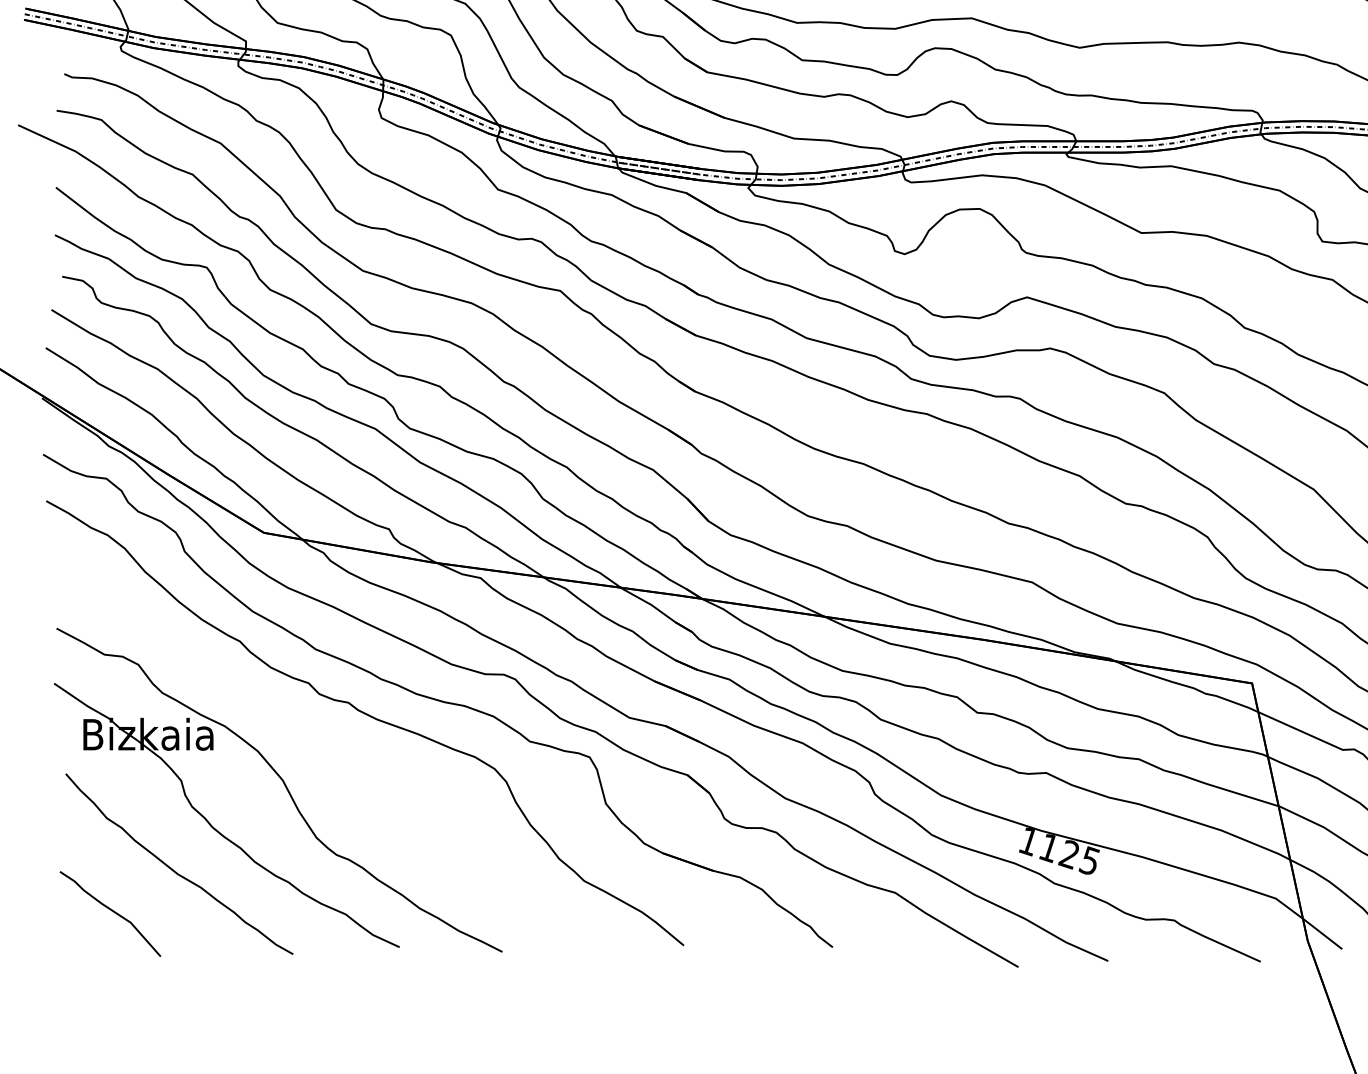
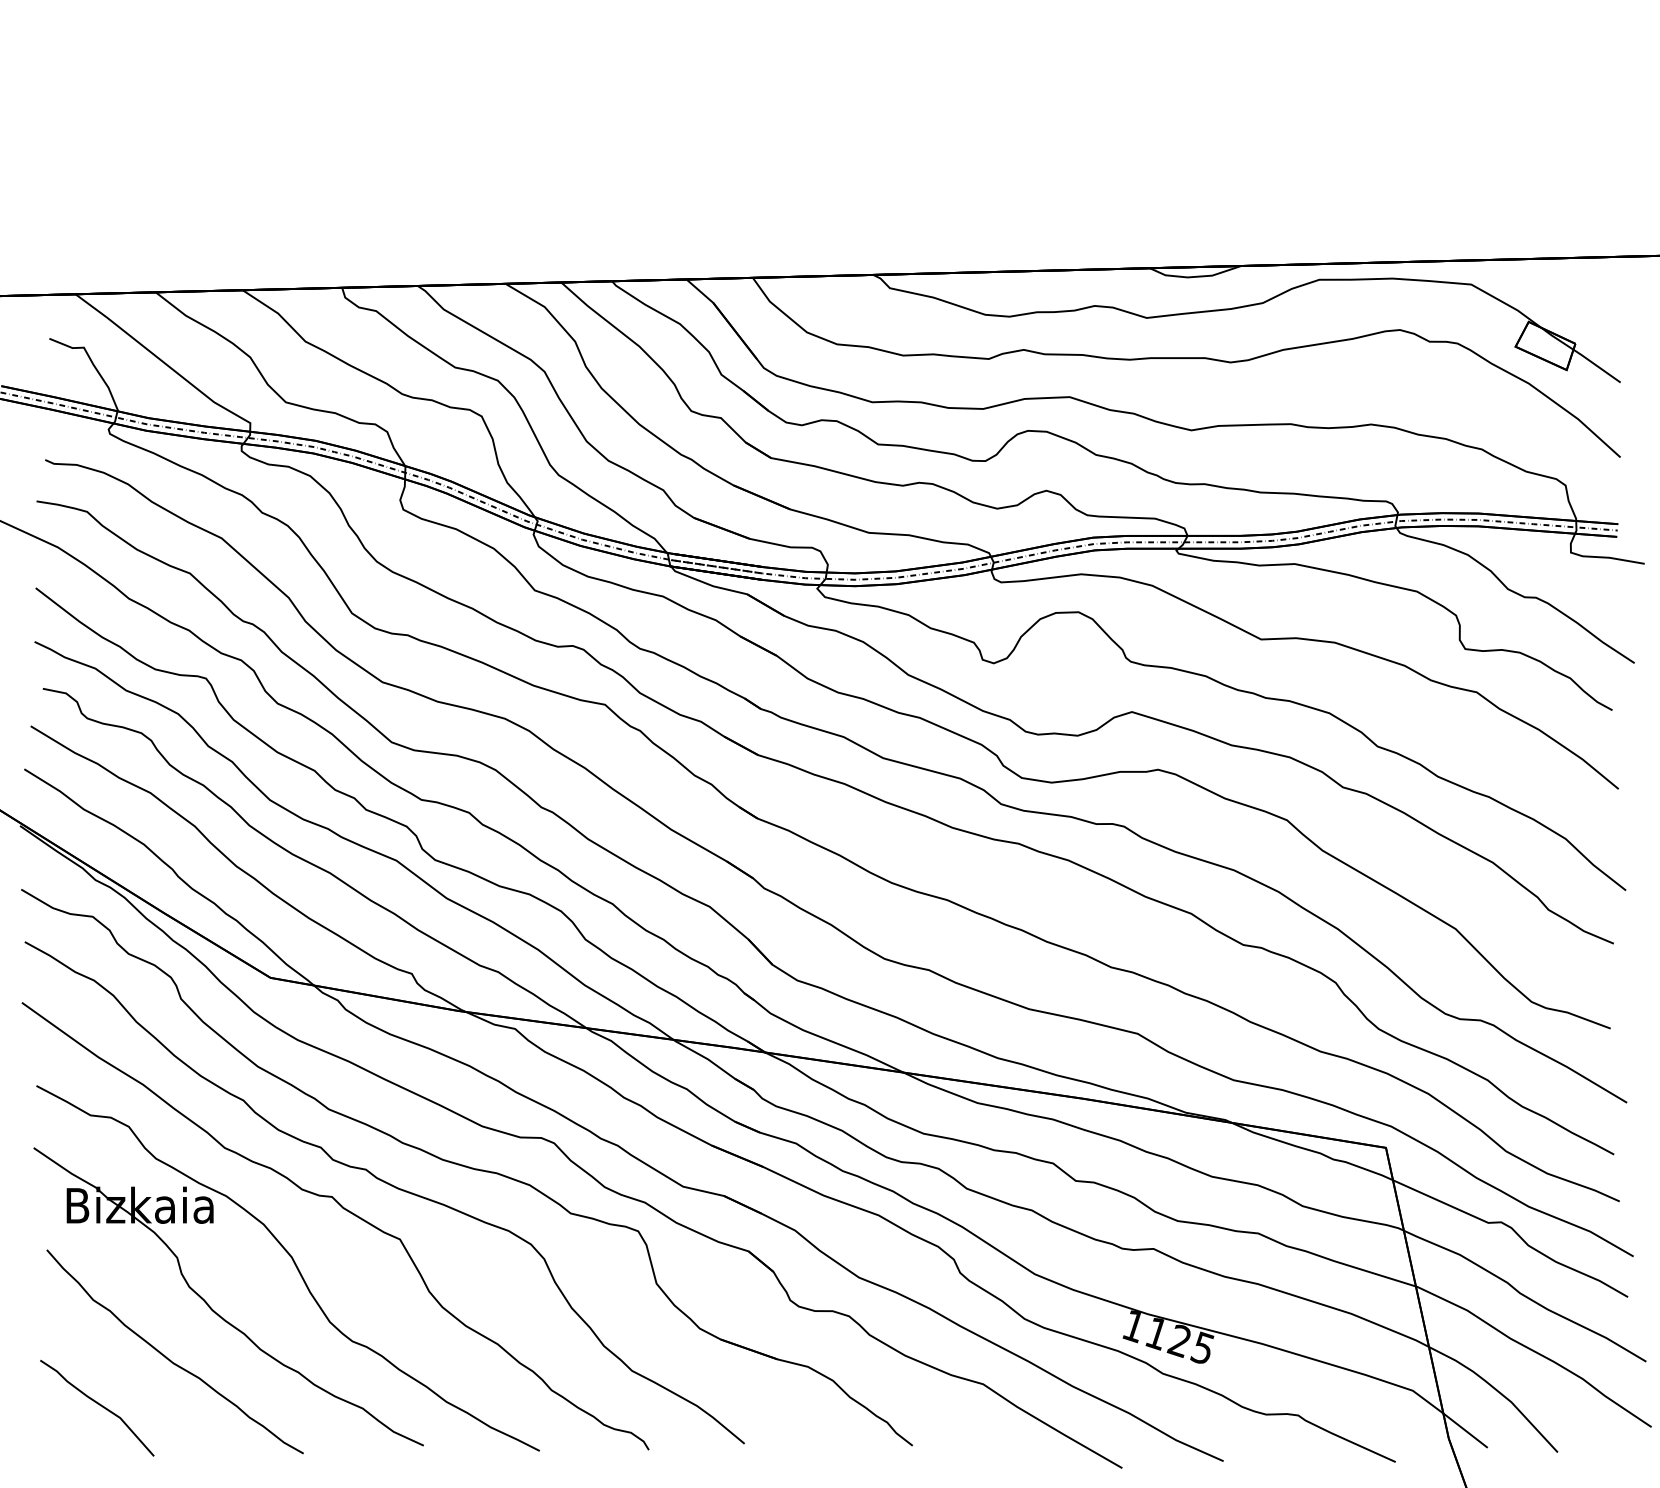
curve: (328, 738) -> (343, 1209), added

